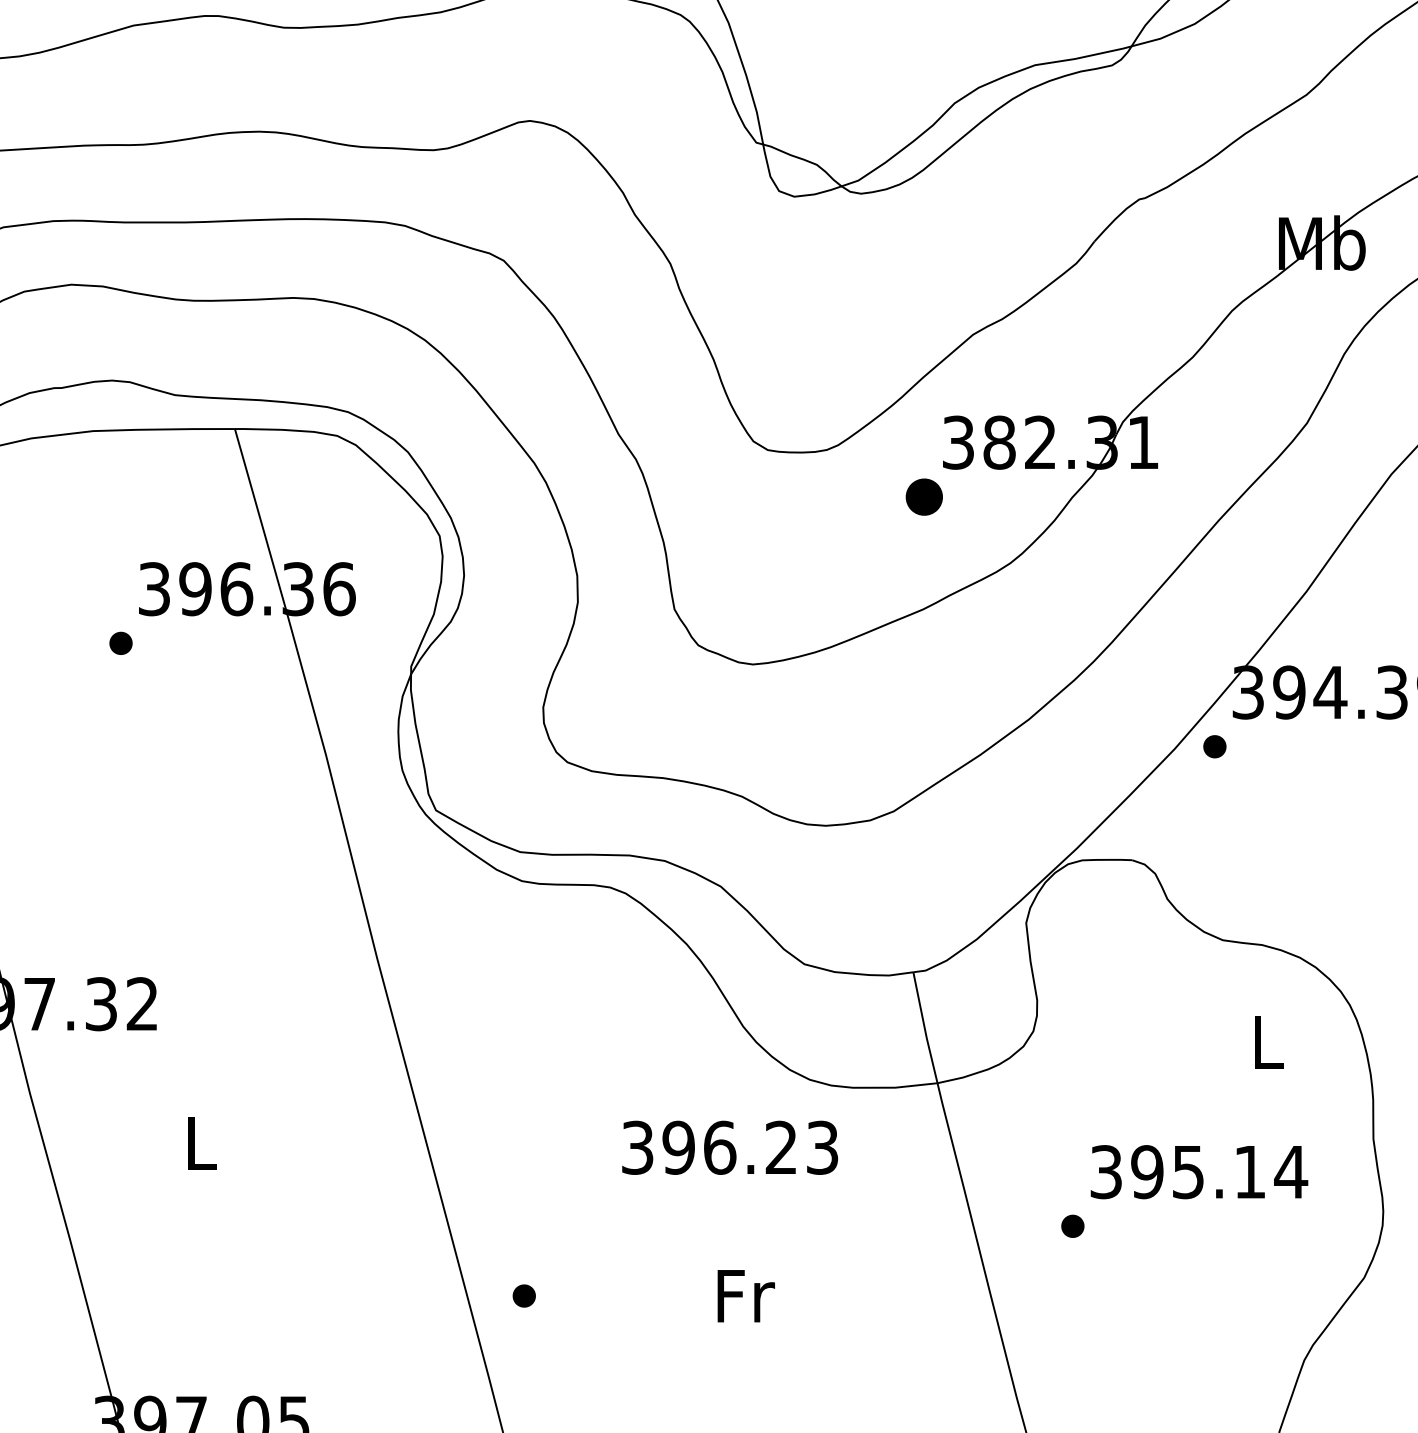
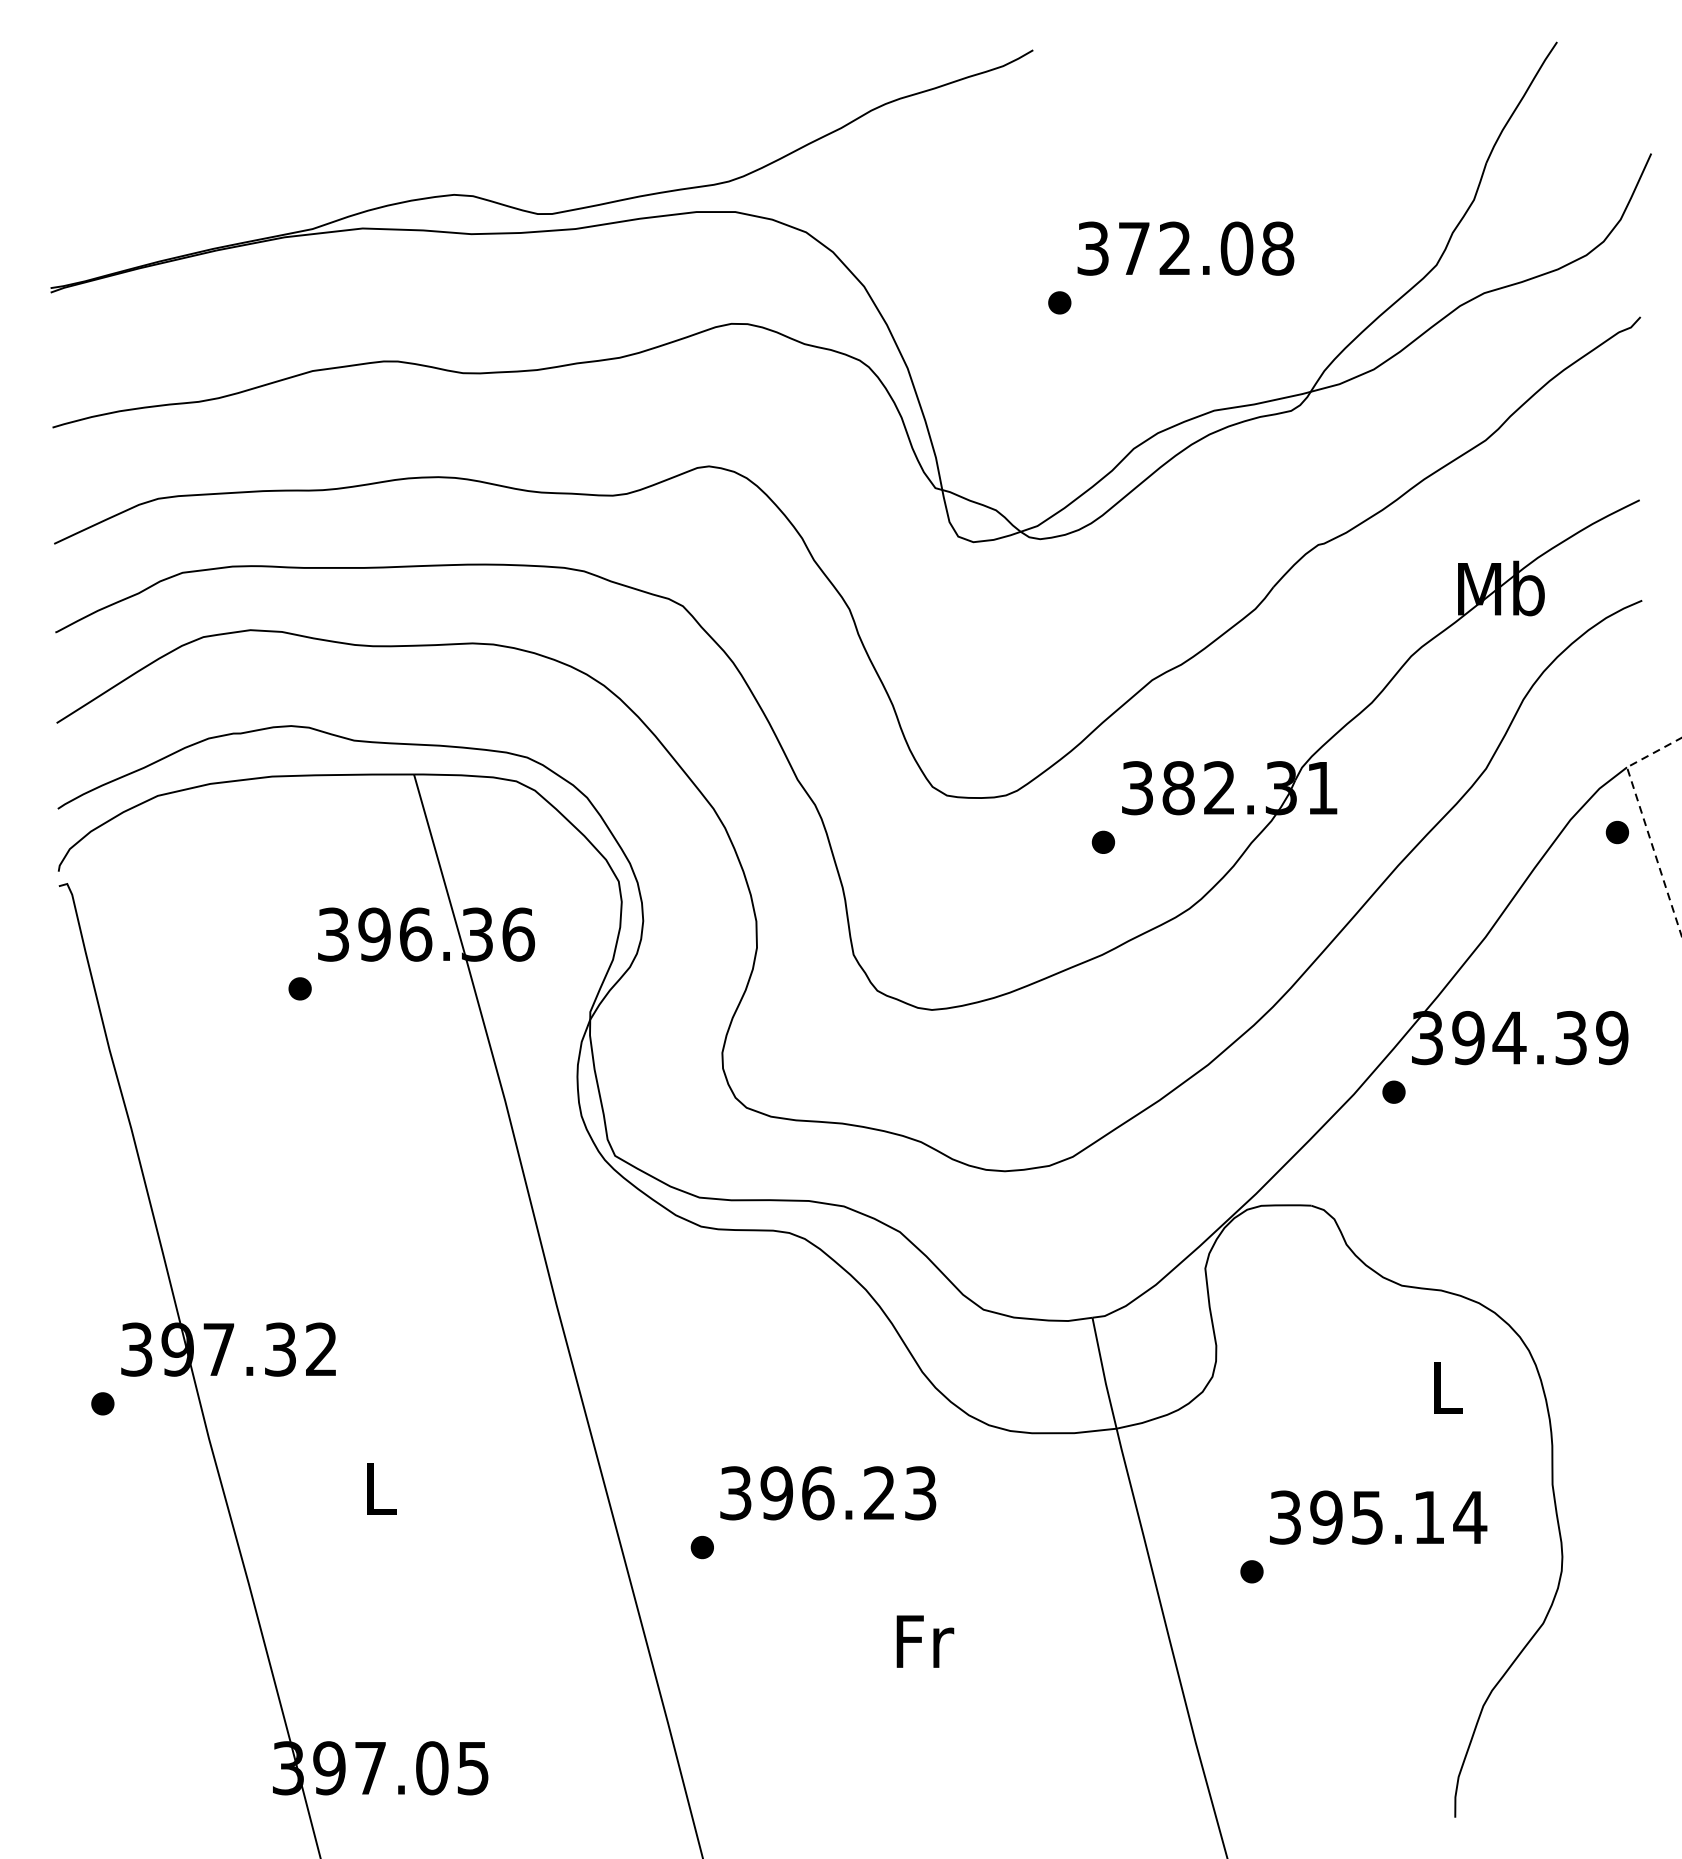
part: (924, 496) -> (1103, 841), size x0.62
text: (730, 1148) -> (828, 1493), moved
part: (523, 1296) -> (701, 1547), moved

